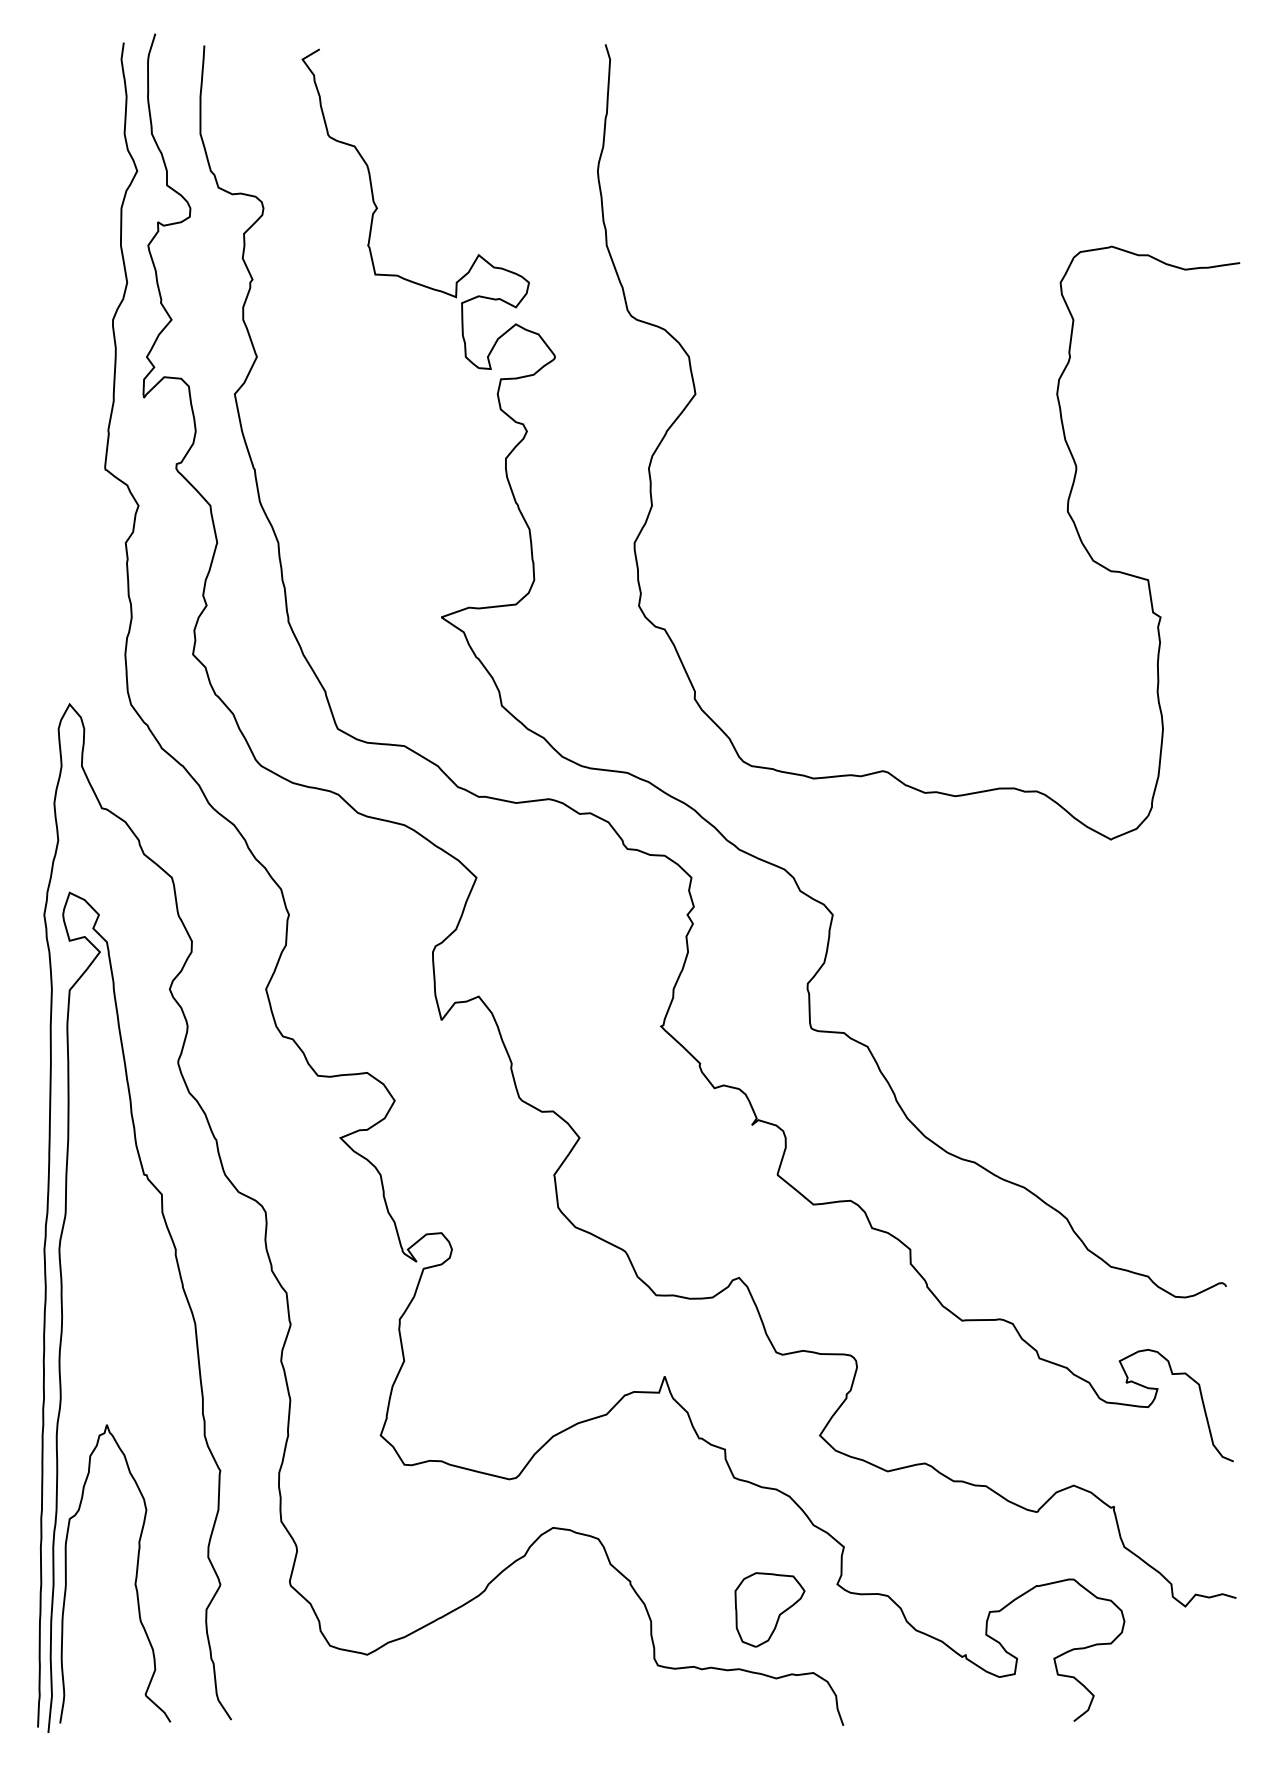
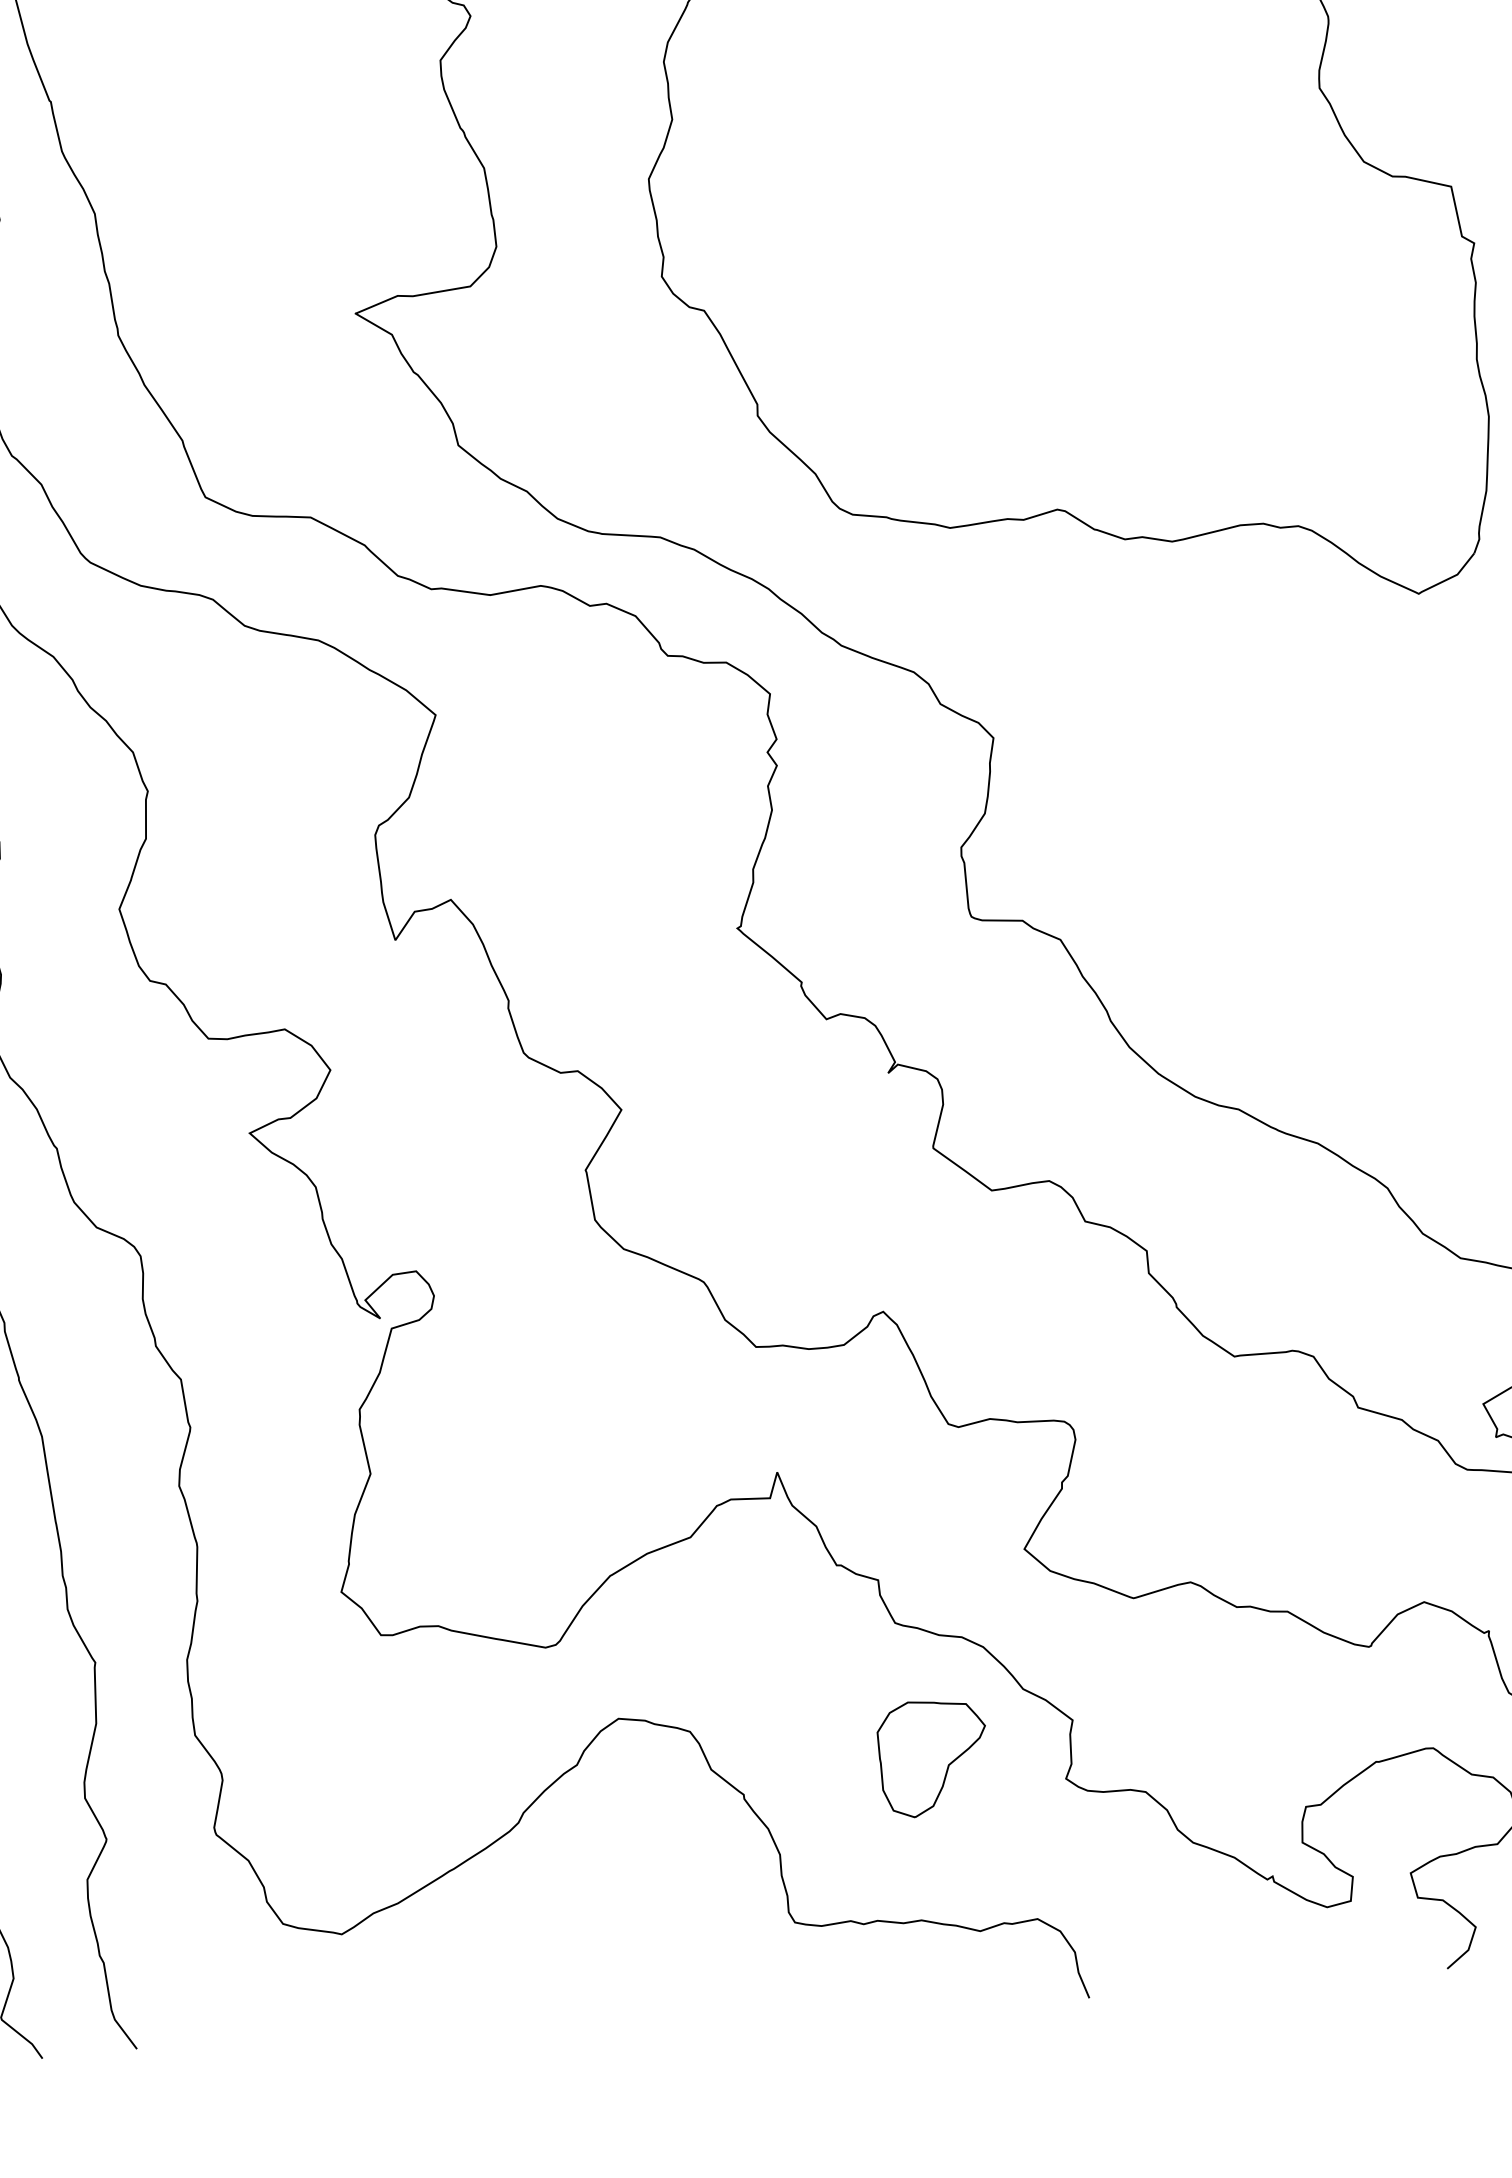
part: (769, 1609) -> (932, 1757), moved

